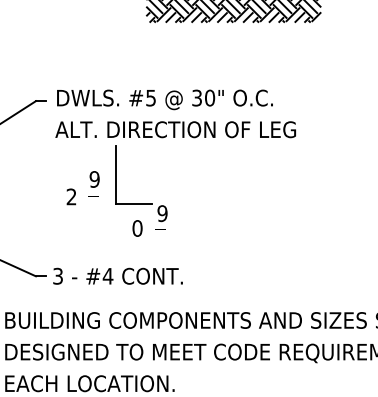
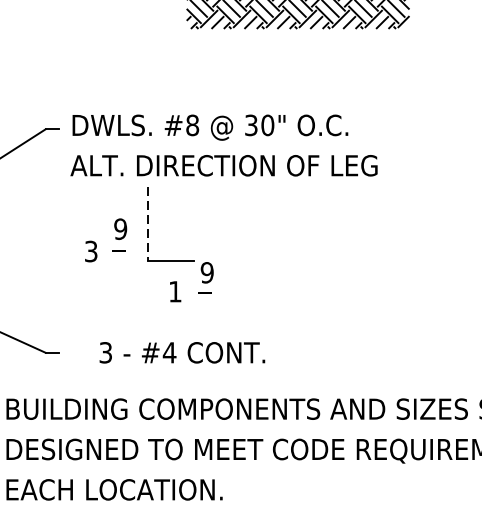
text: (151, 97) -> (193, 124), #5 -> #8
line: (116, 175) -> (148, 224), solid -> dashed
text: (71, 197) -> (91, 252), 2 -> 3
text: (137, 228) -> (175, 291), 0 -> 1
text: (117, 275) -> (181, 351), moved

